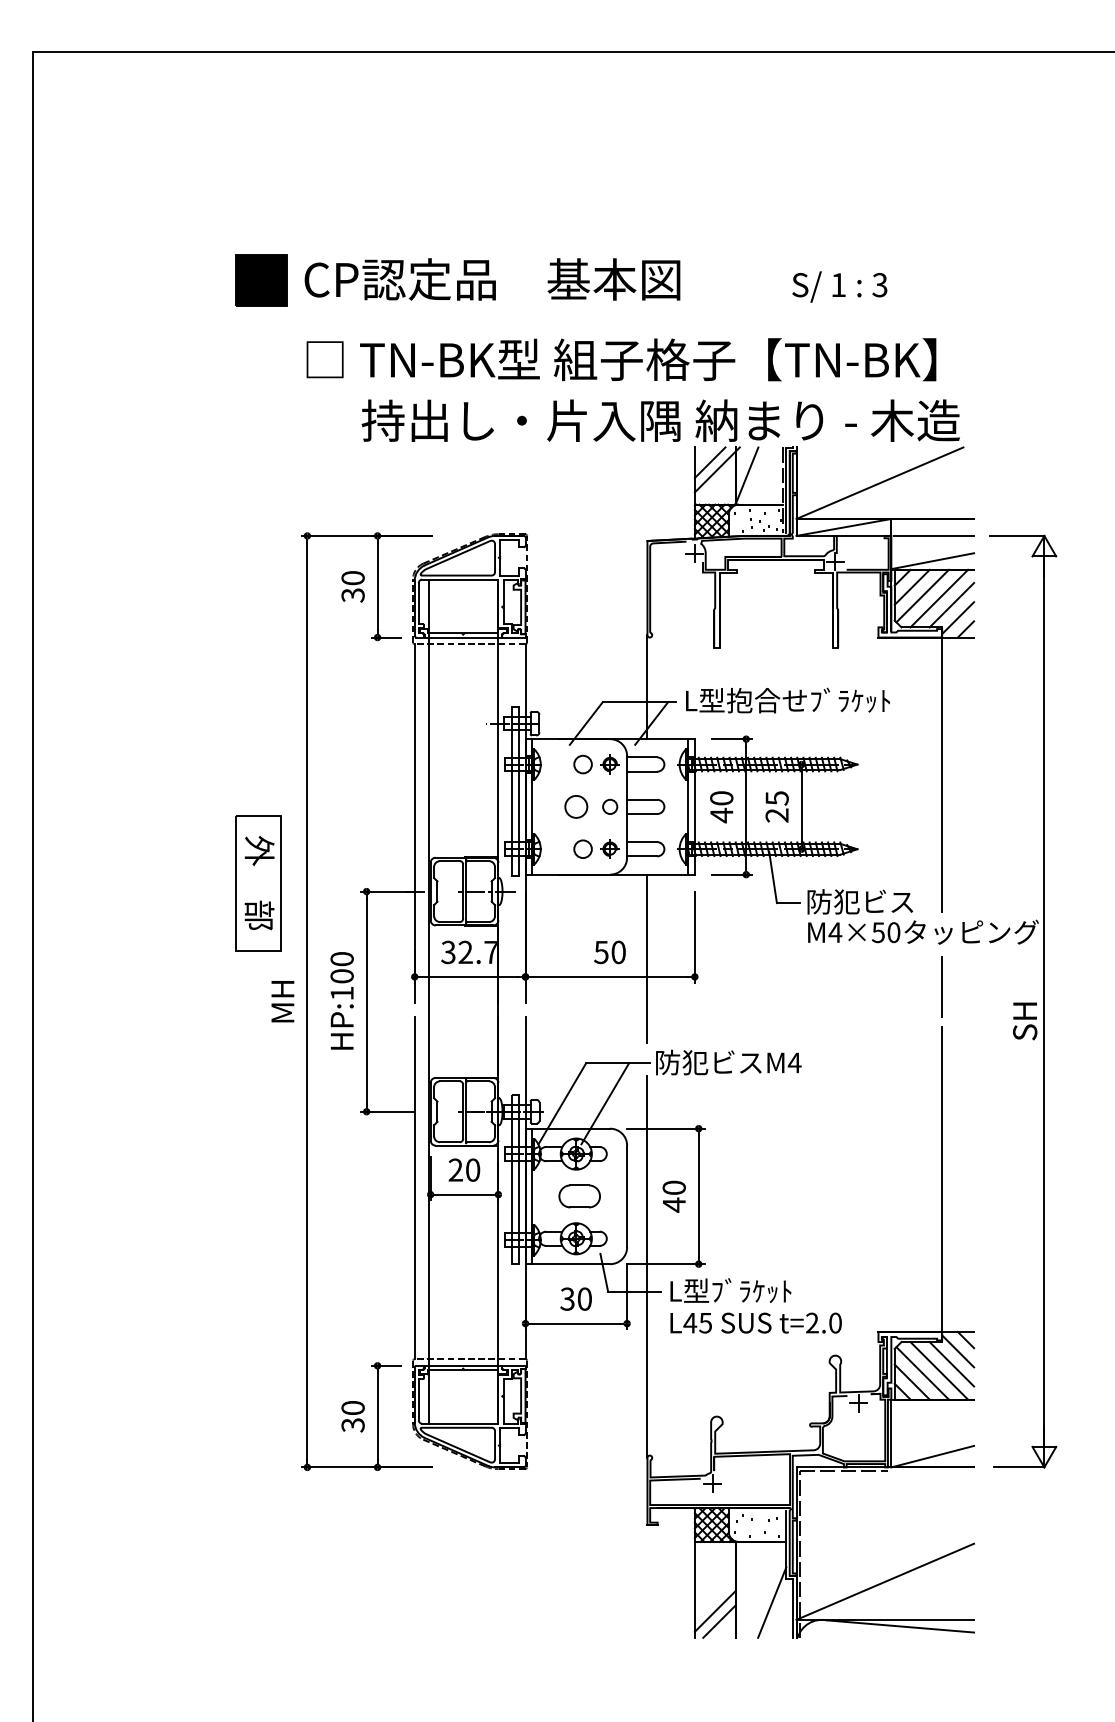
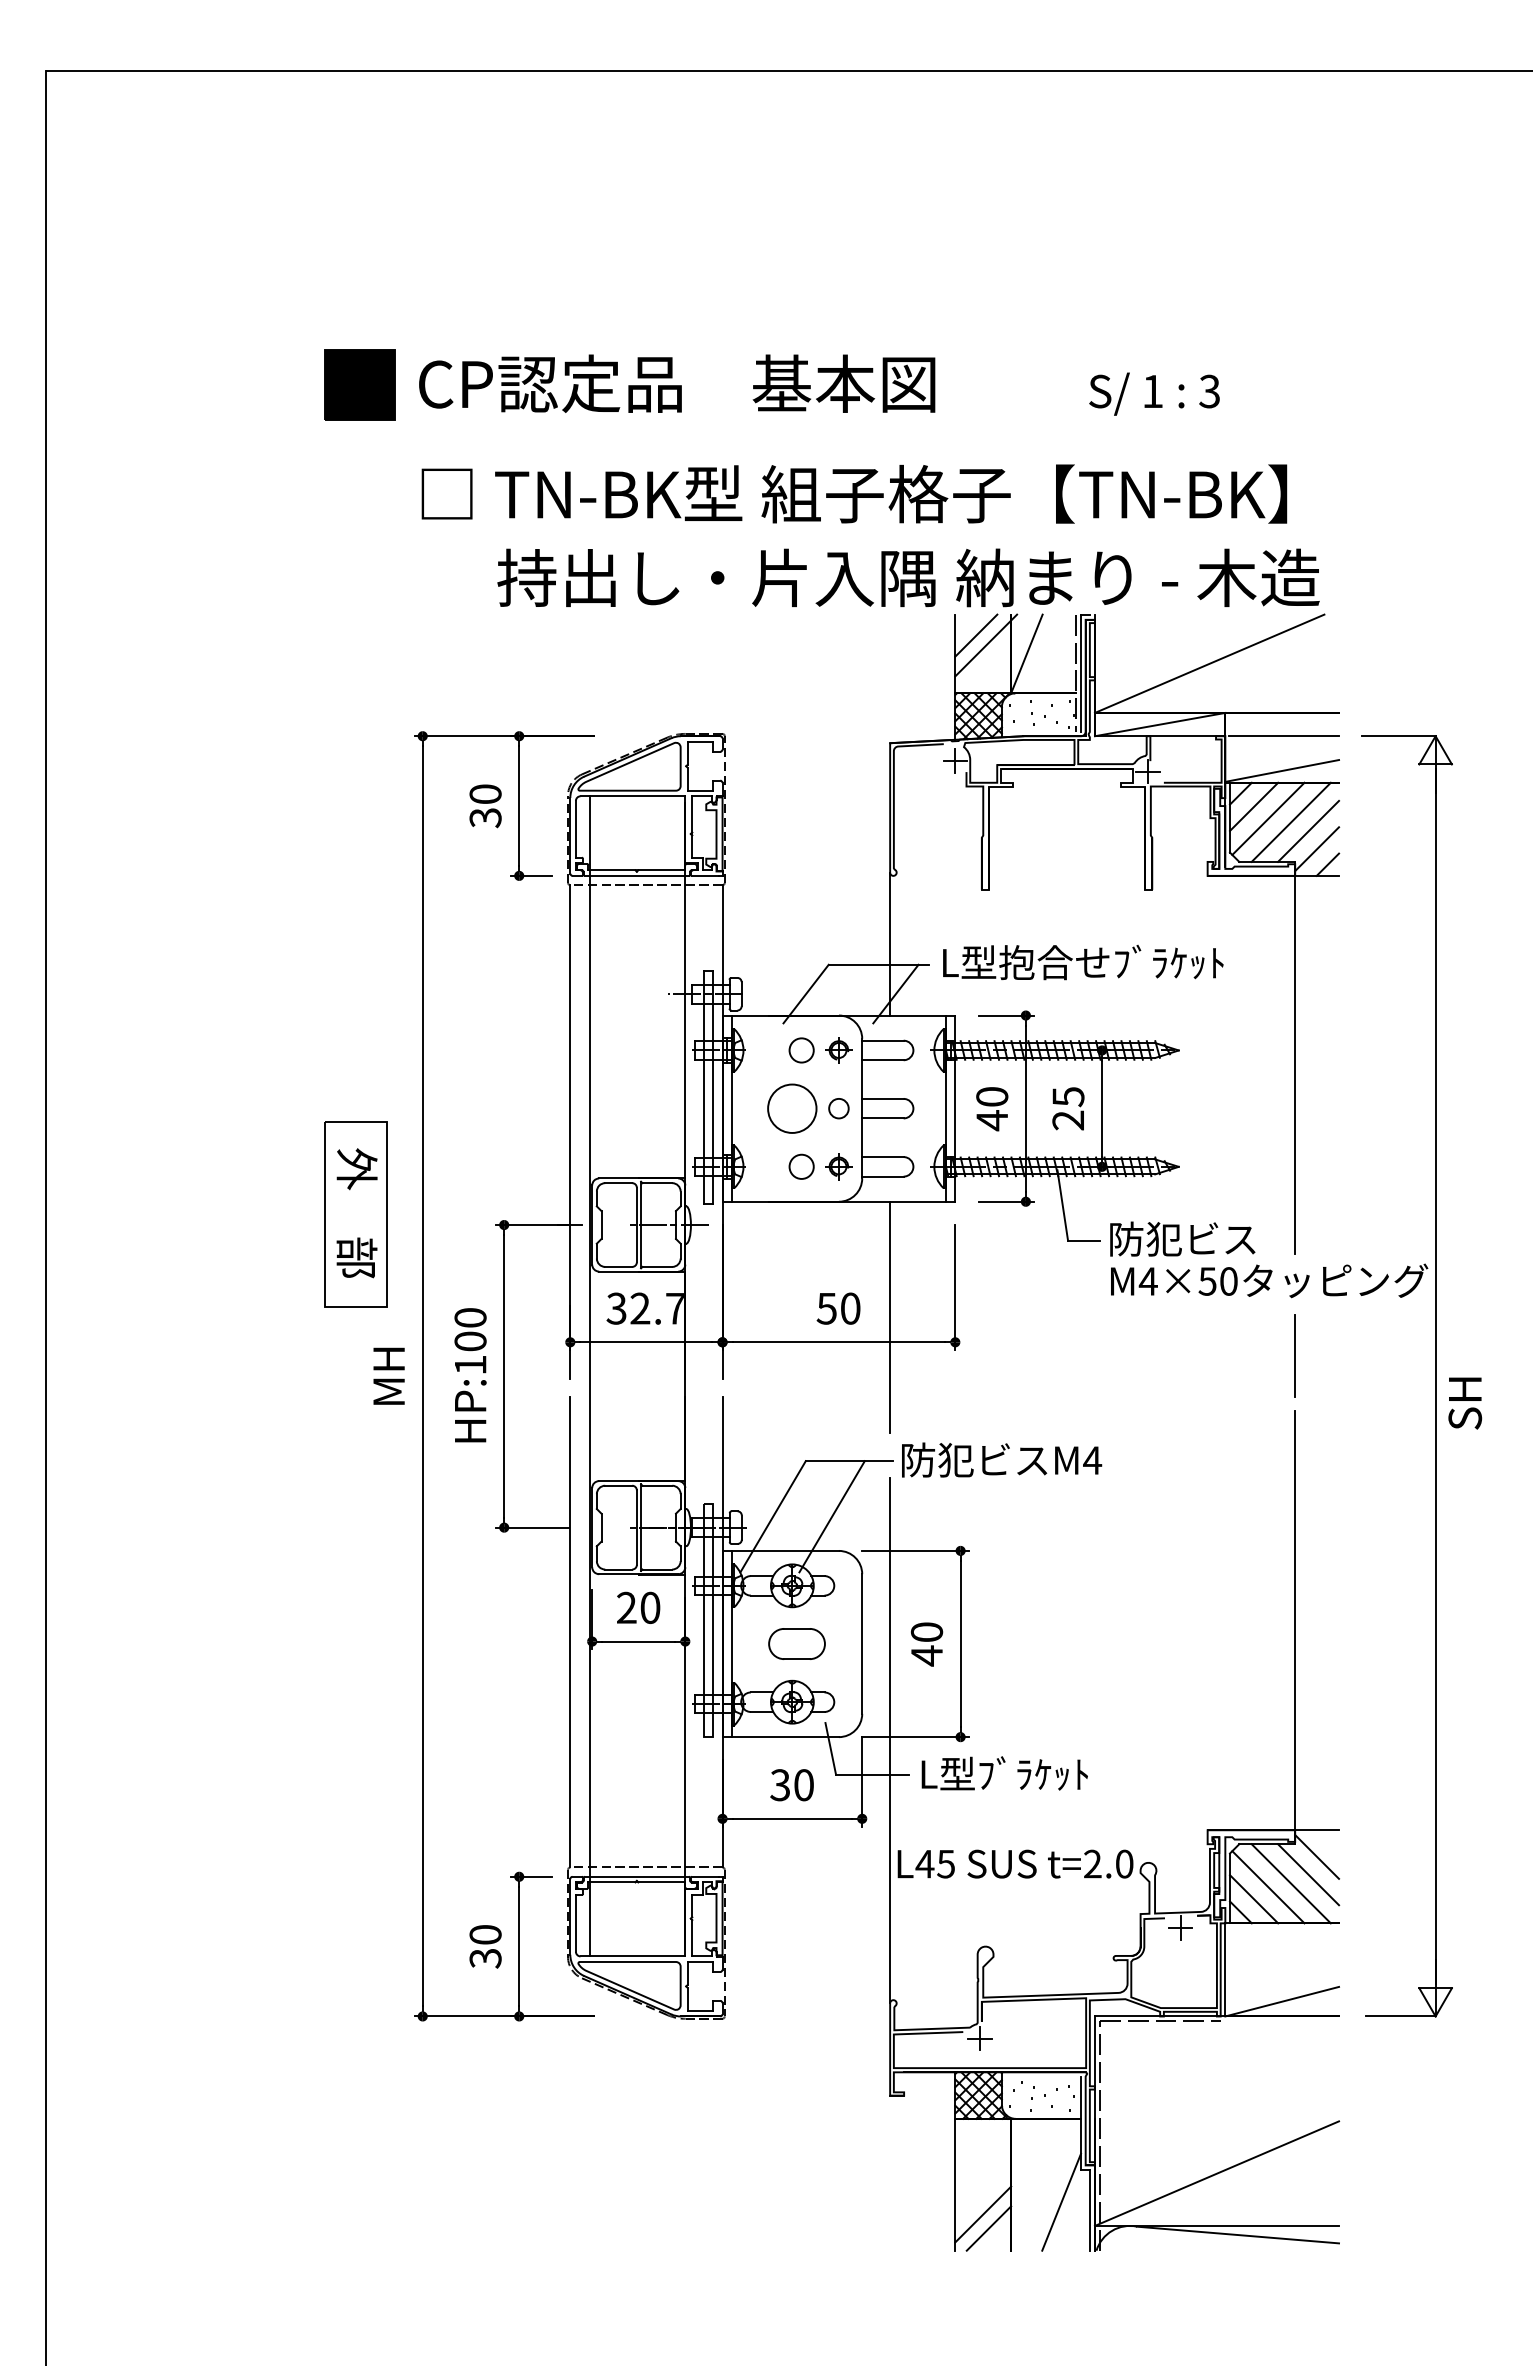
circle: (576, 806) -> (792, 1108), size x1.6
text: (1025, 1021) -> (1465, 1403), moved
text: (756, 1322) -> (1015, 1863), moved
line: (965, 1340) -> (1327, 1841), removed

